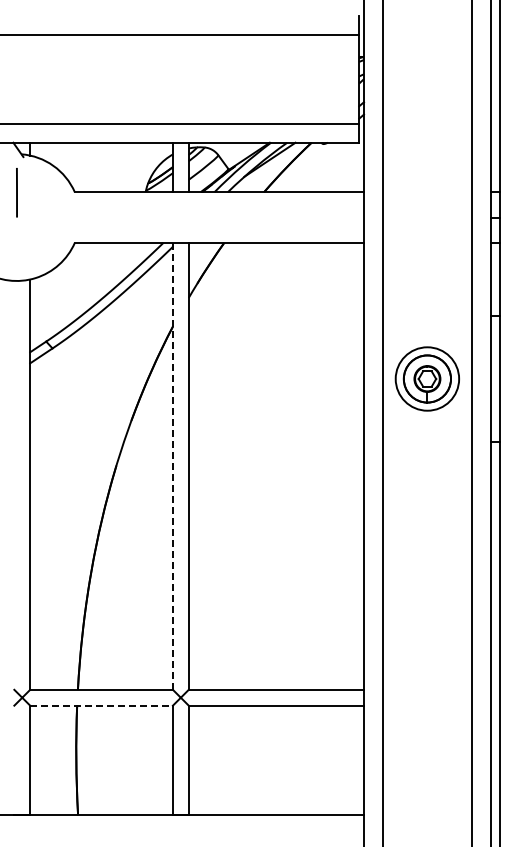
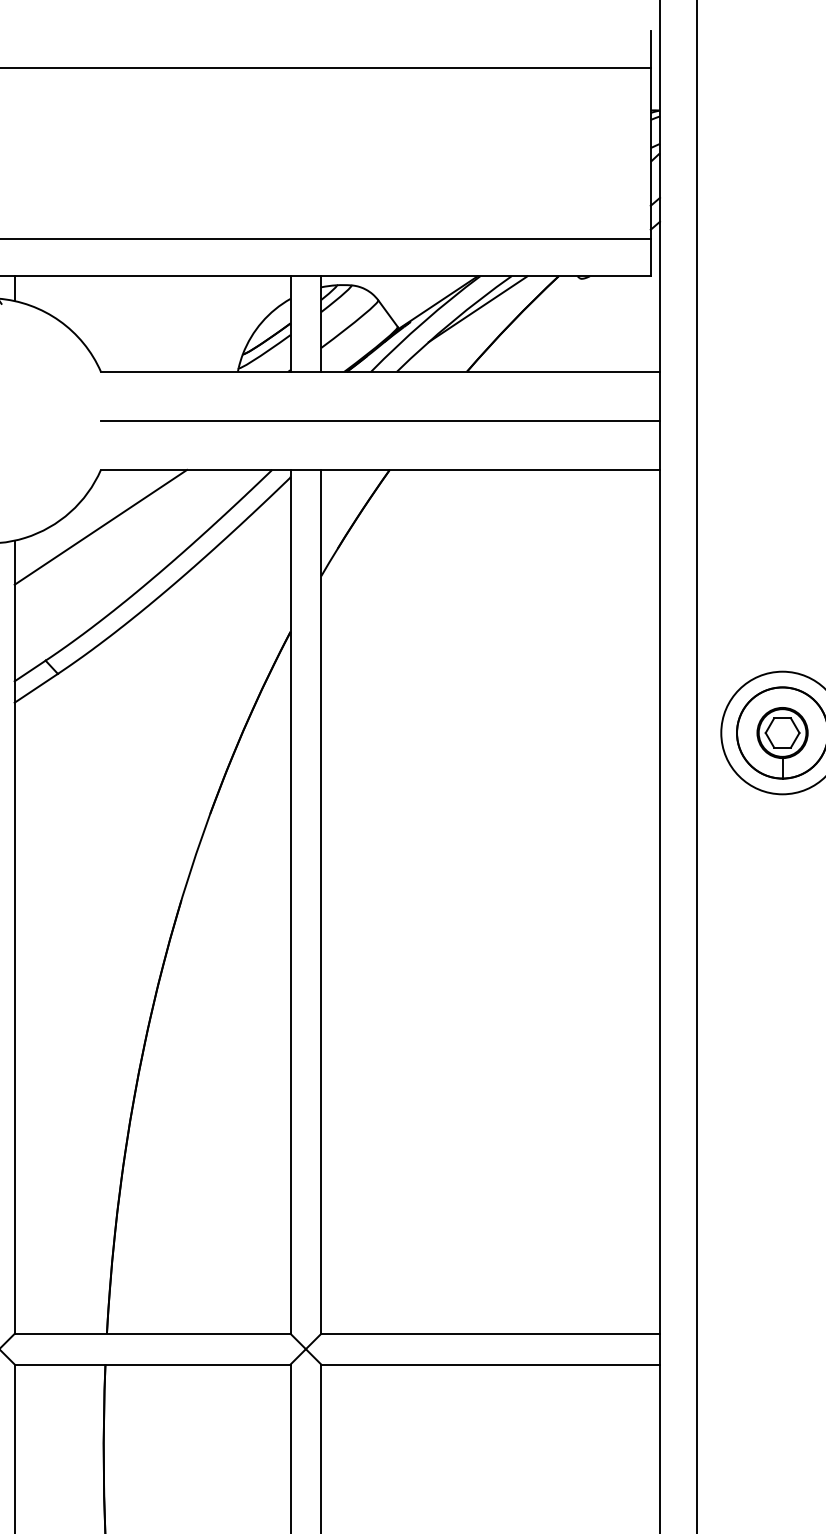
line: (219, 217) -> (380, 420), added
line: (74, 272) -> (100, 527), added
line: (172, 466) -> (289, 902), dashed -> solid
line: (102, 705) -> (154, 1364), dashed -> solid

